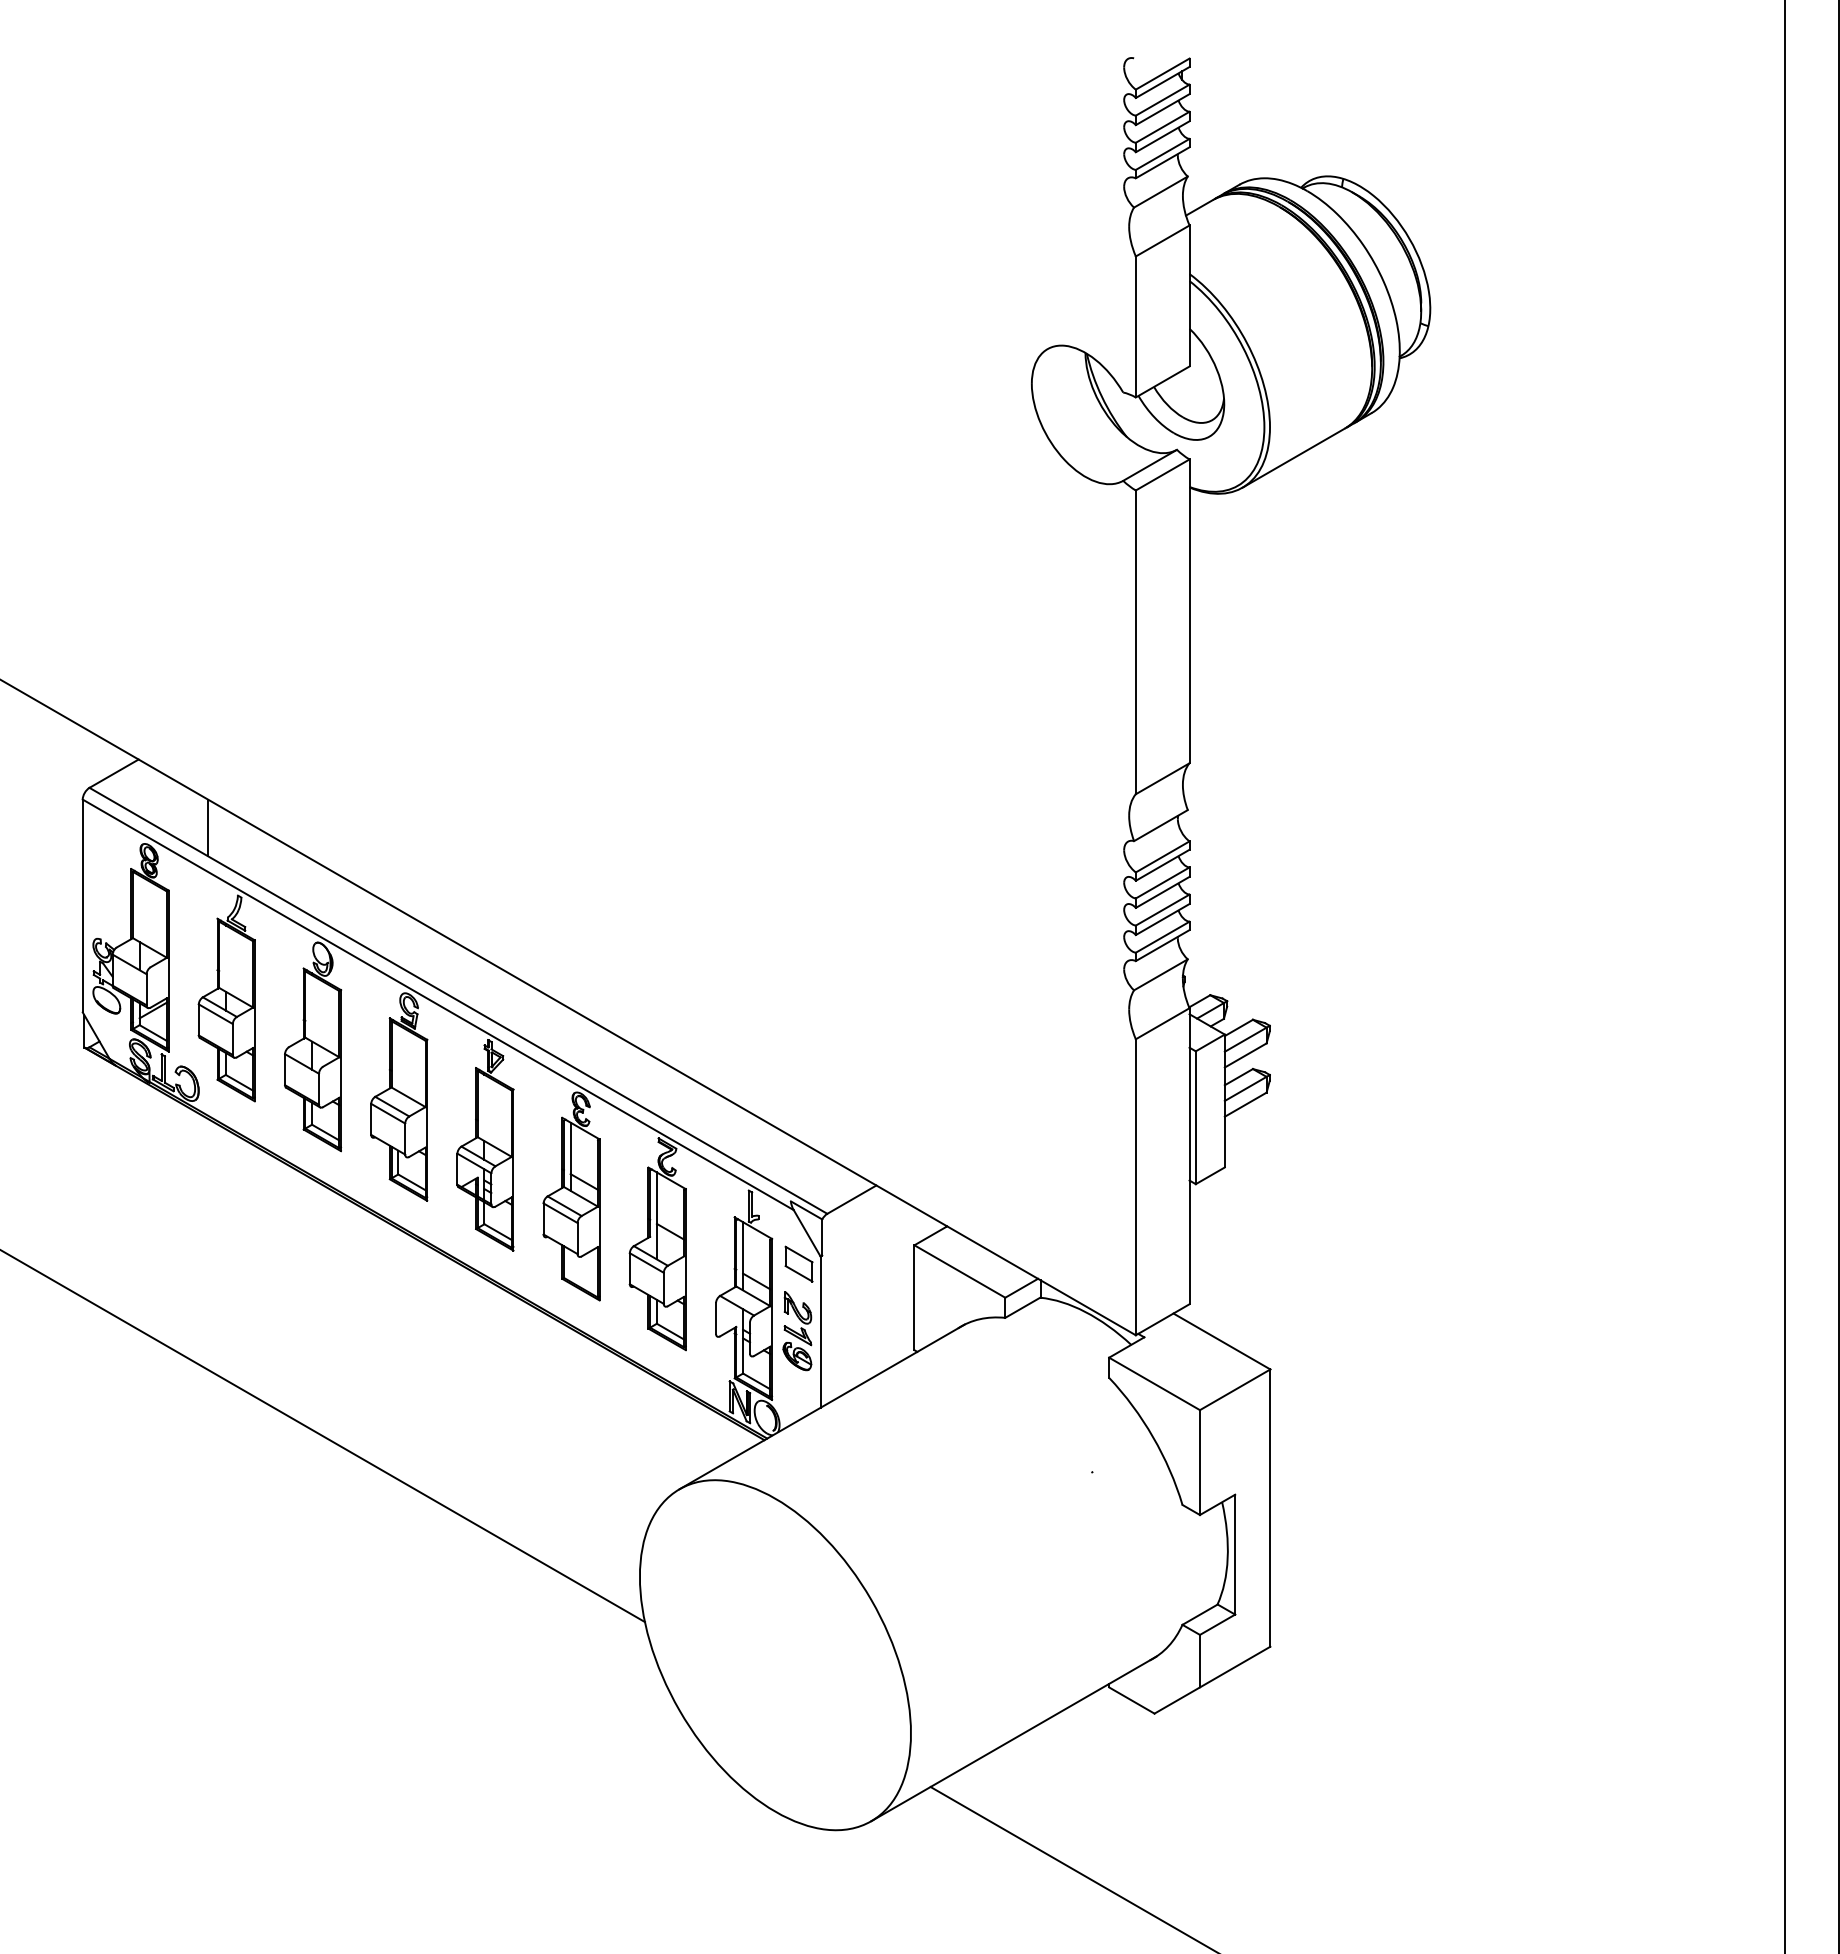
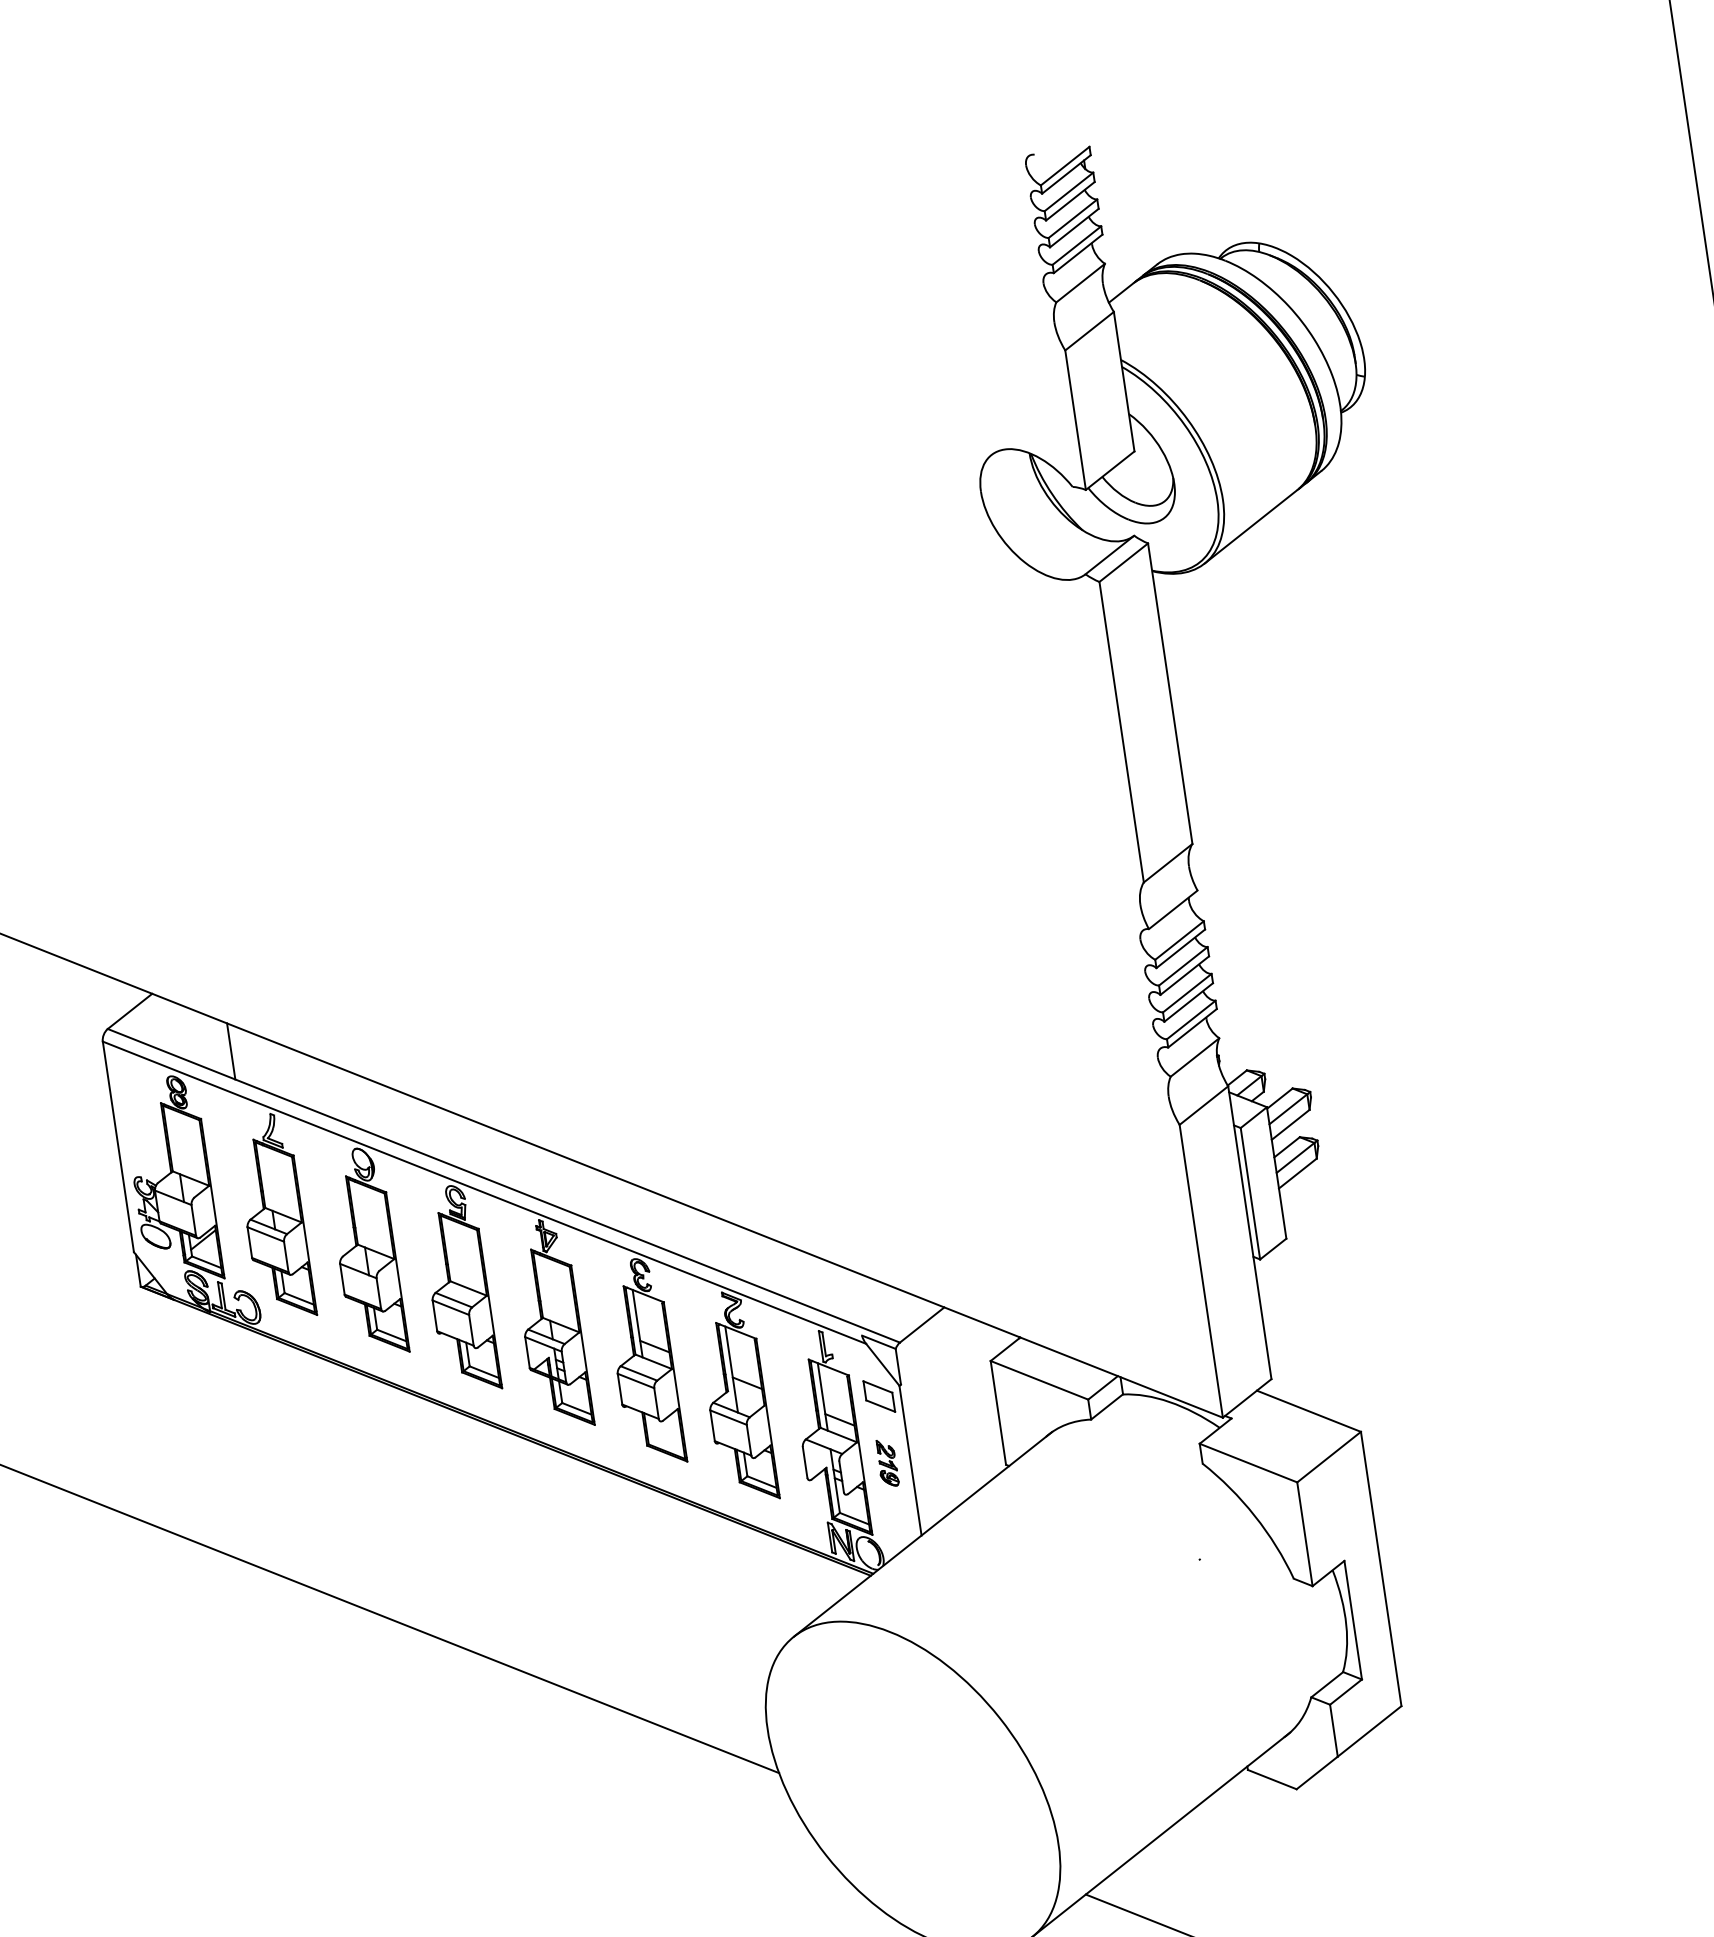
part: (797, 1331) -> (887, 1463), size x0.6

